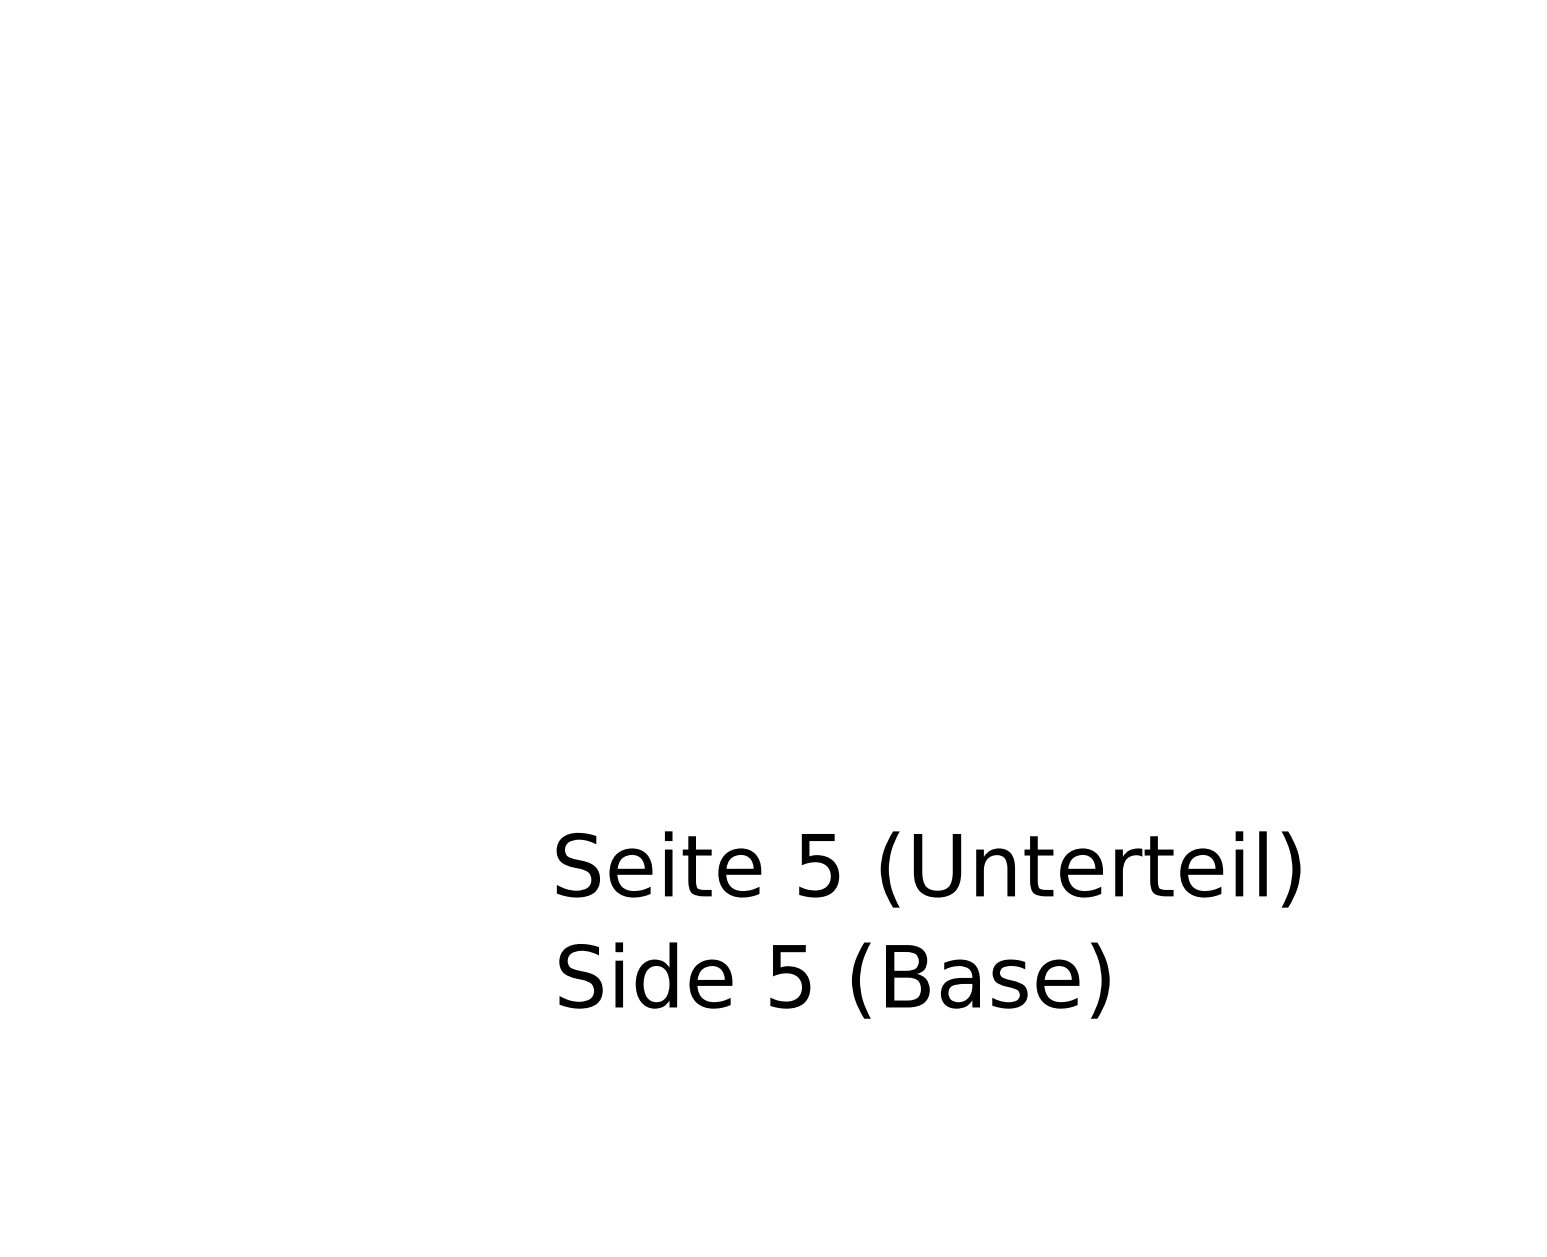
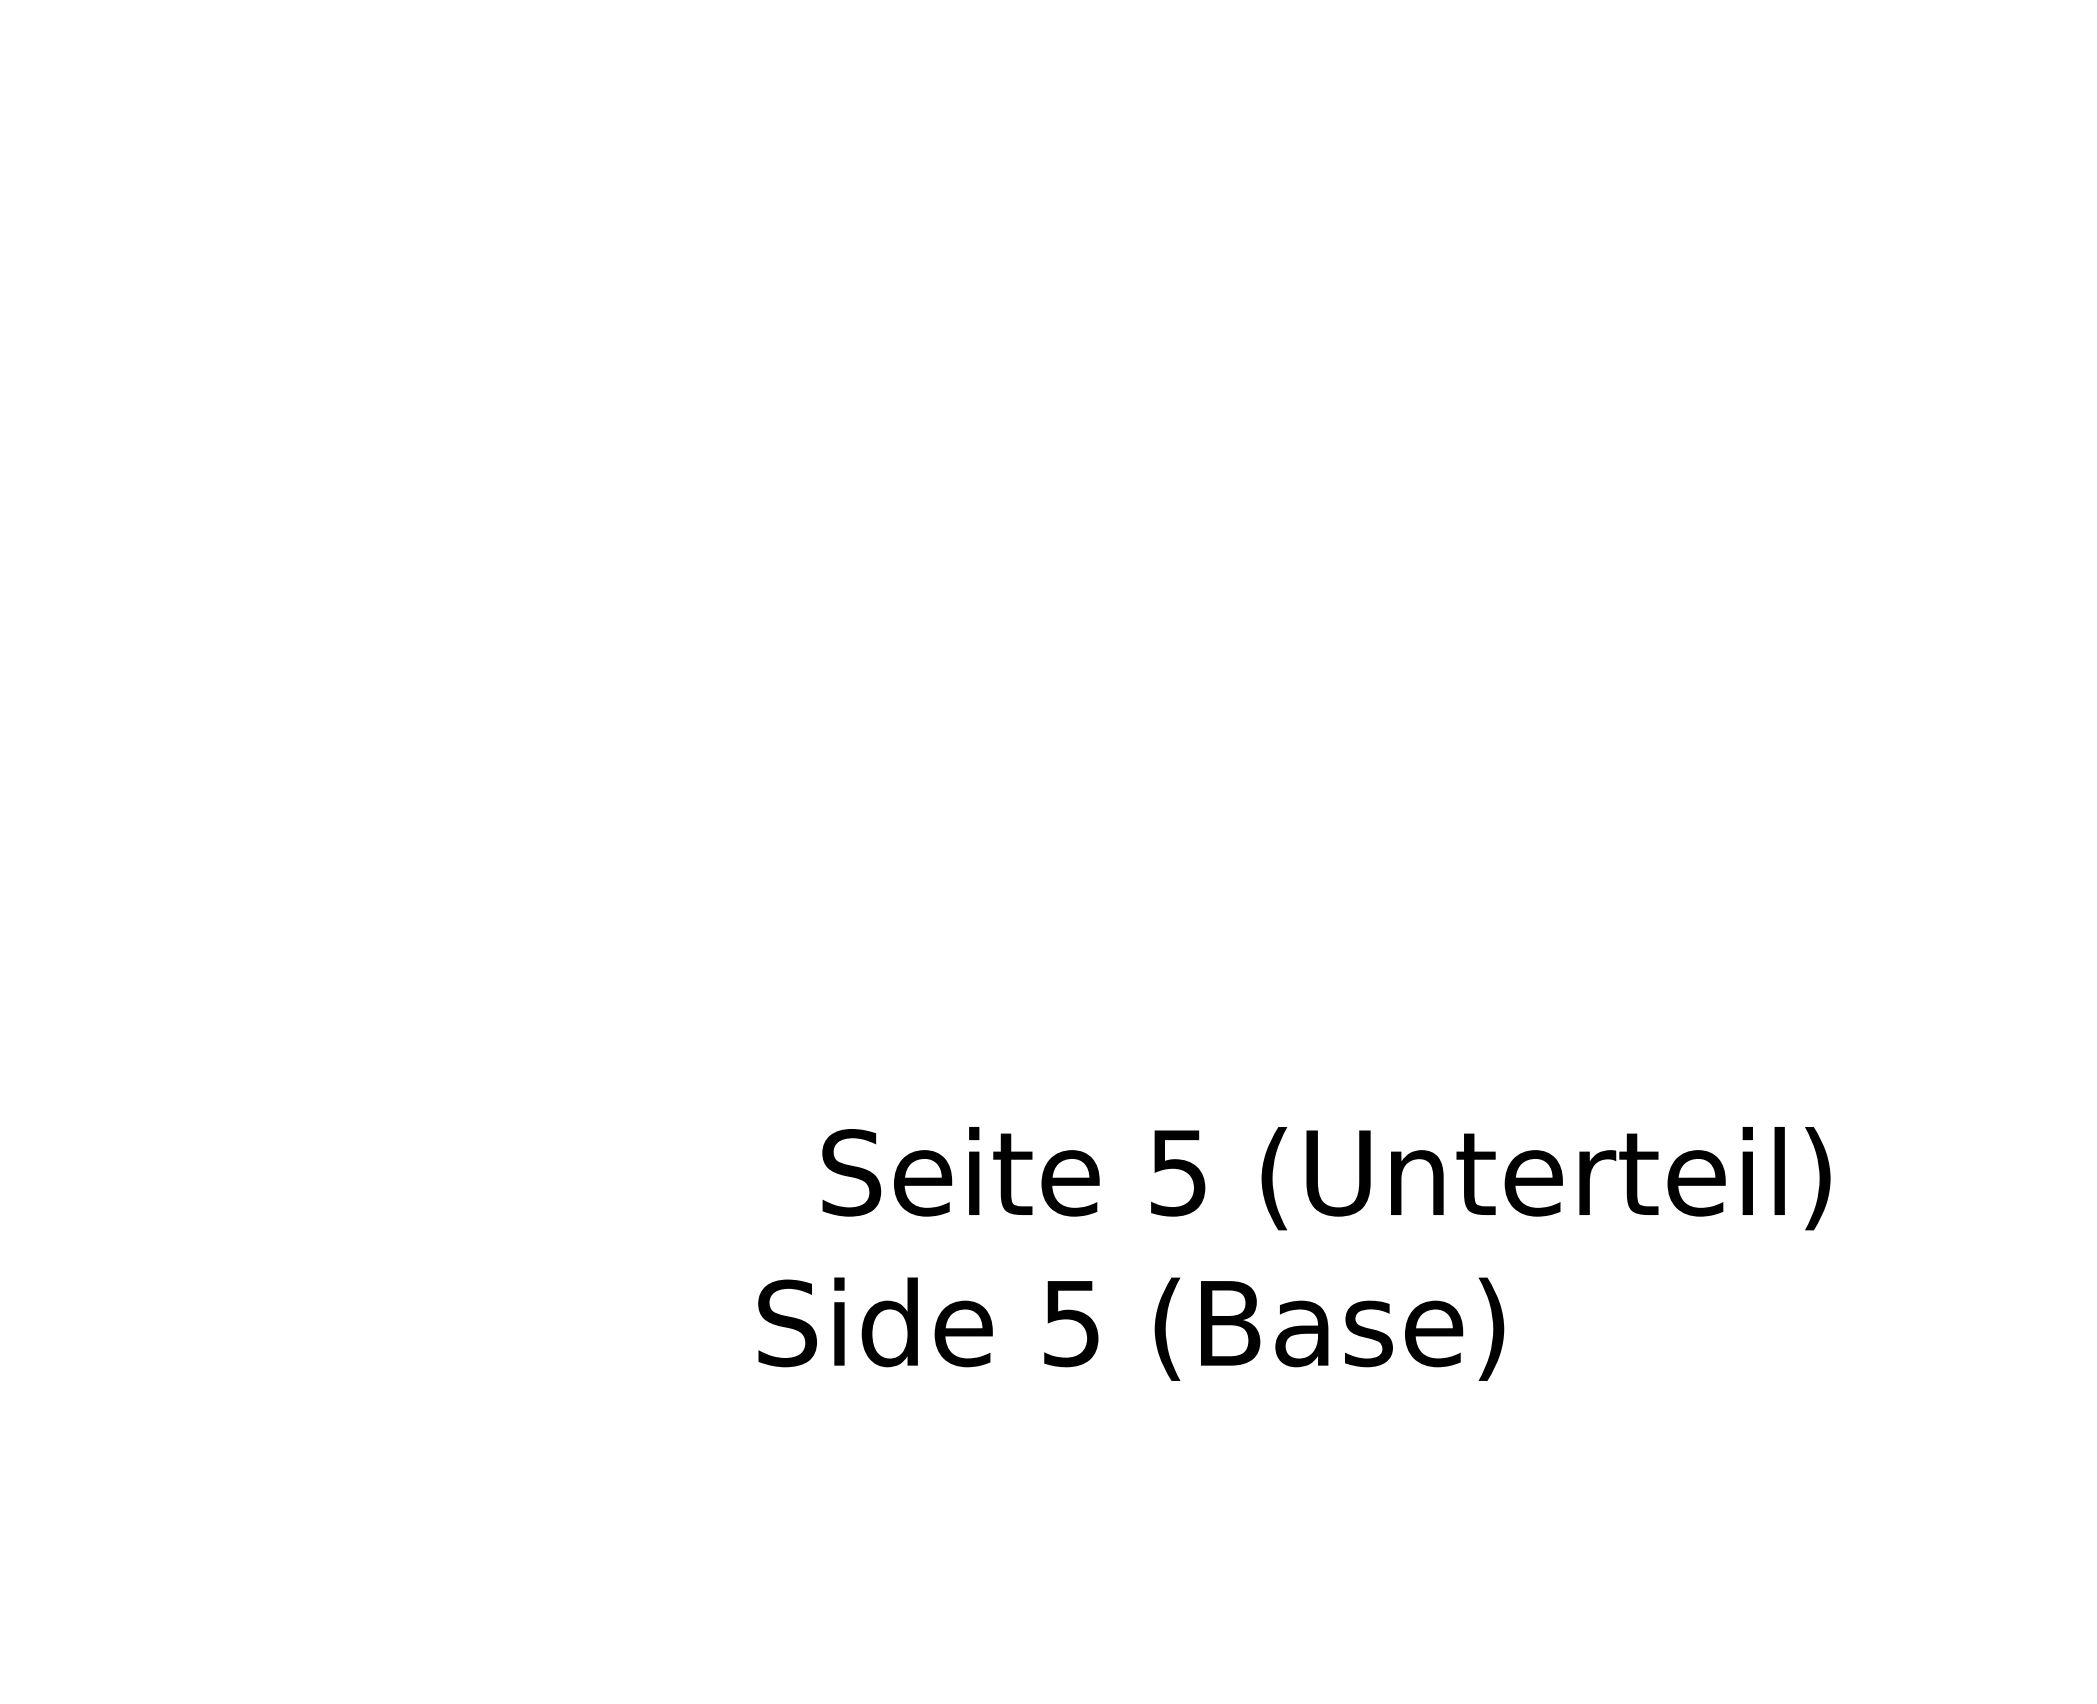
text: (928, 869) -> (1326, 1178), moved

